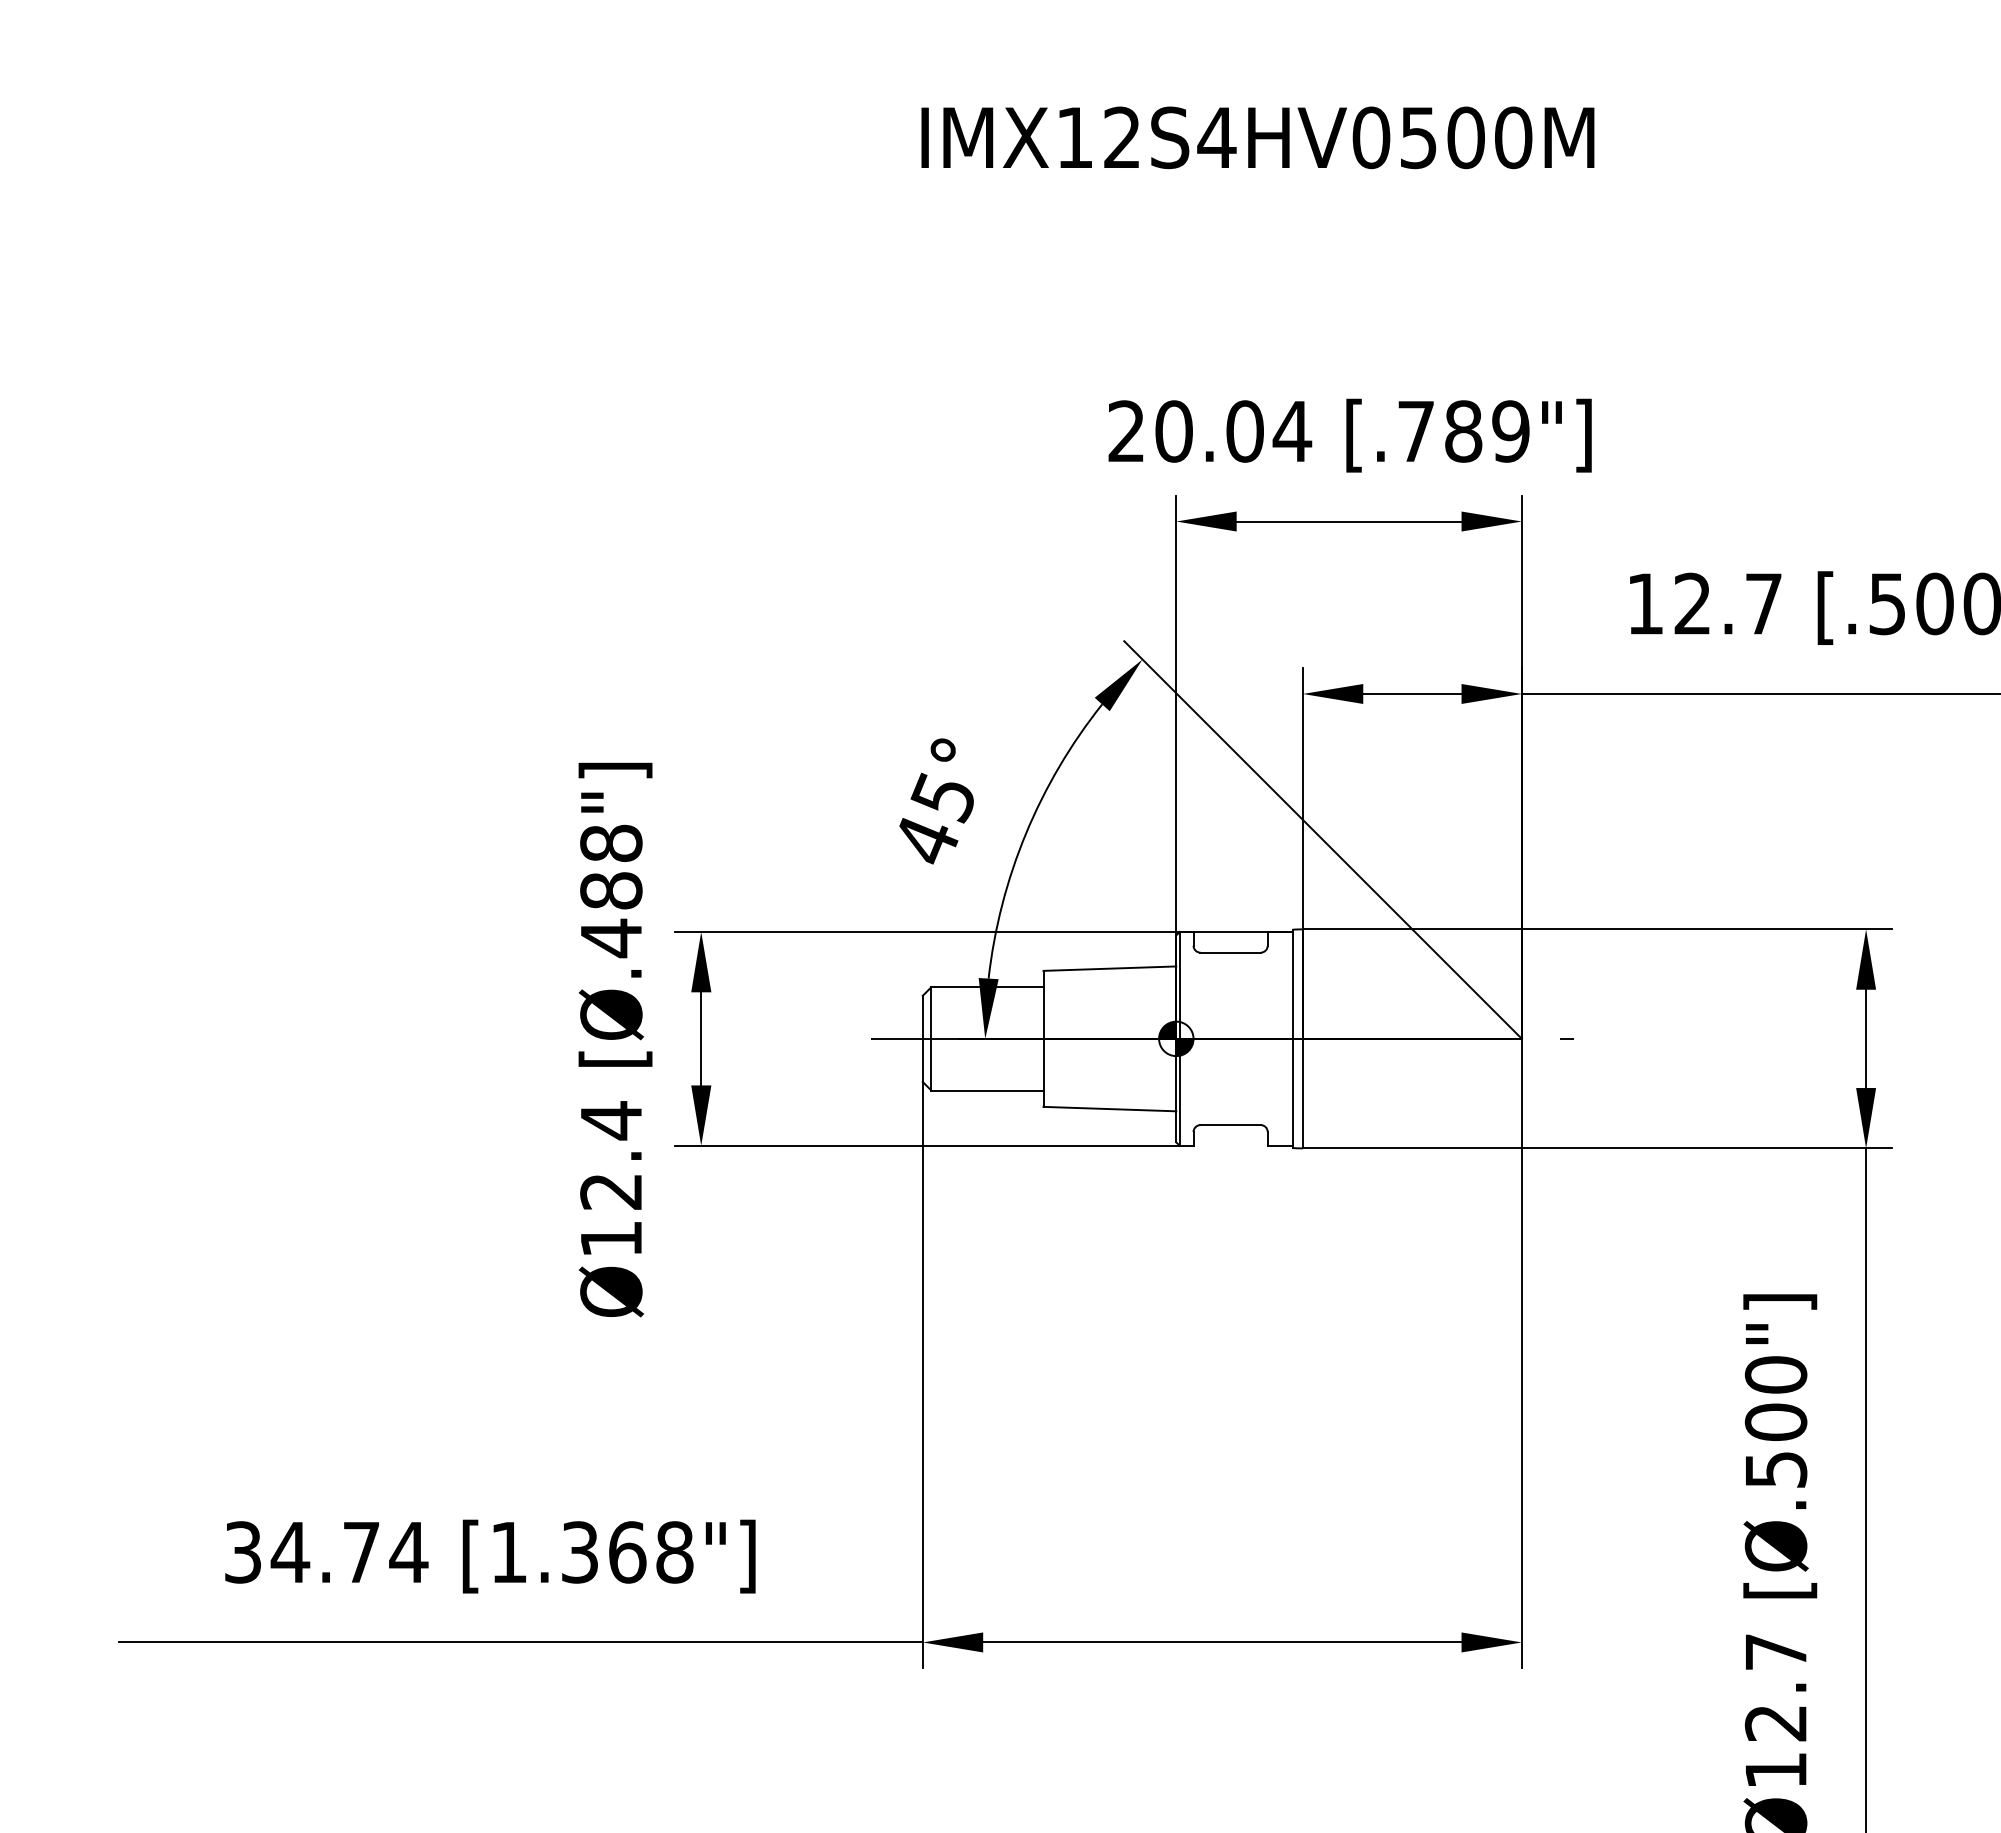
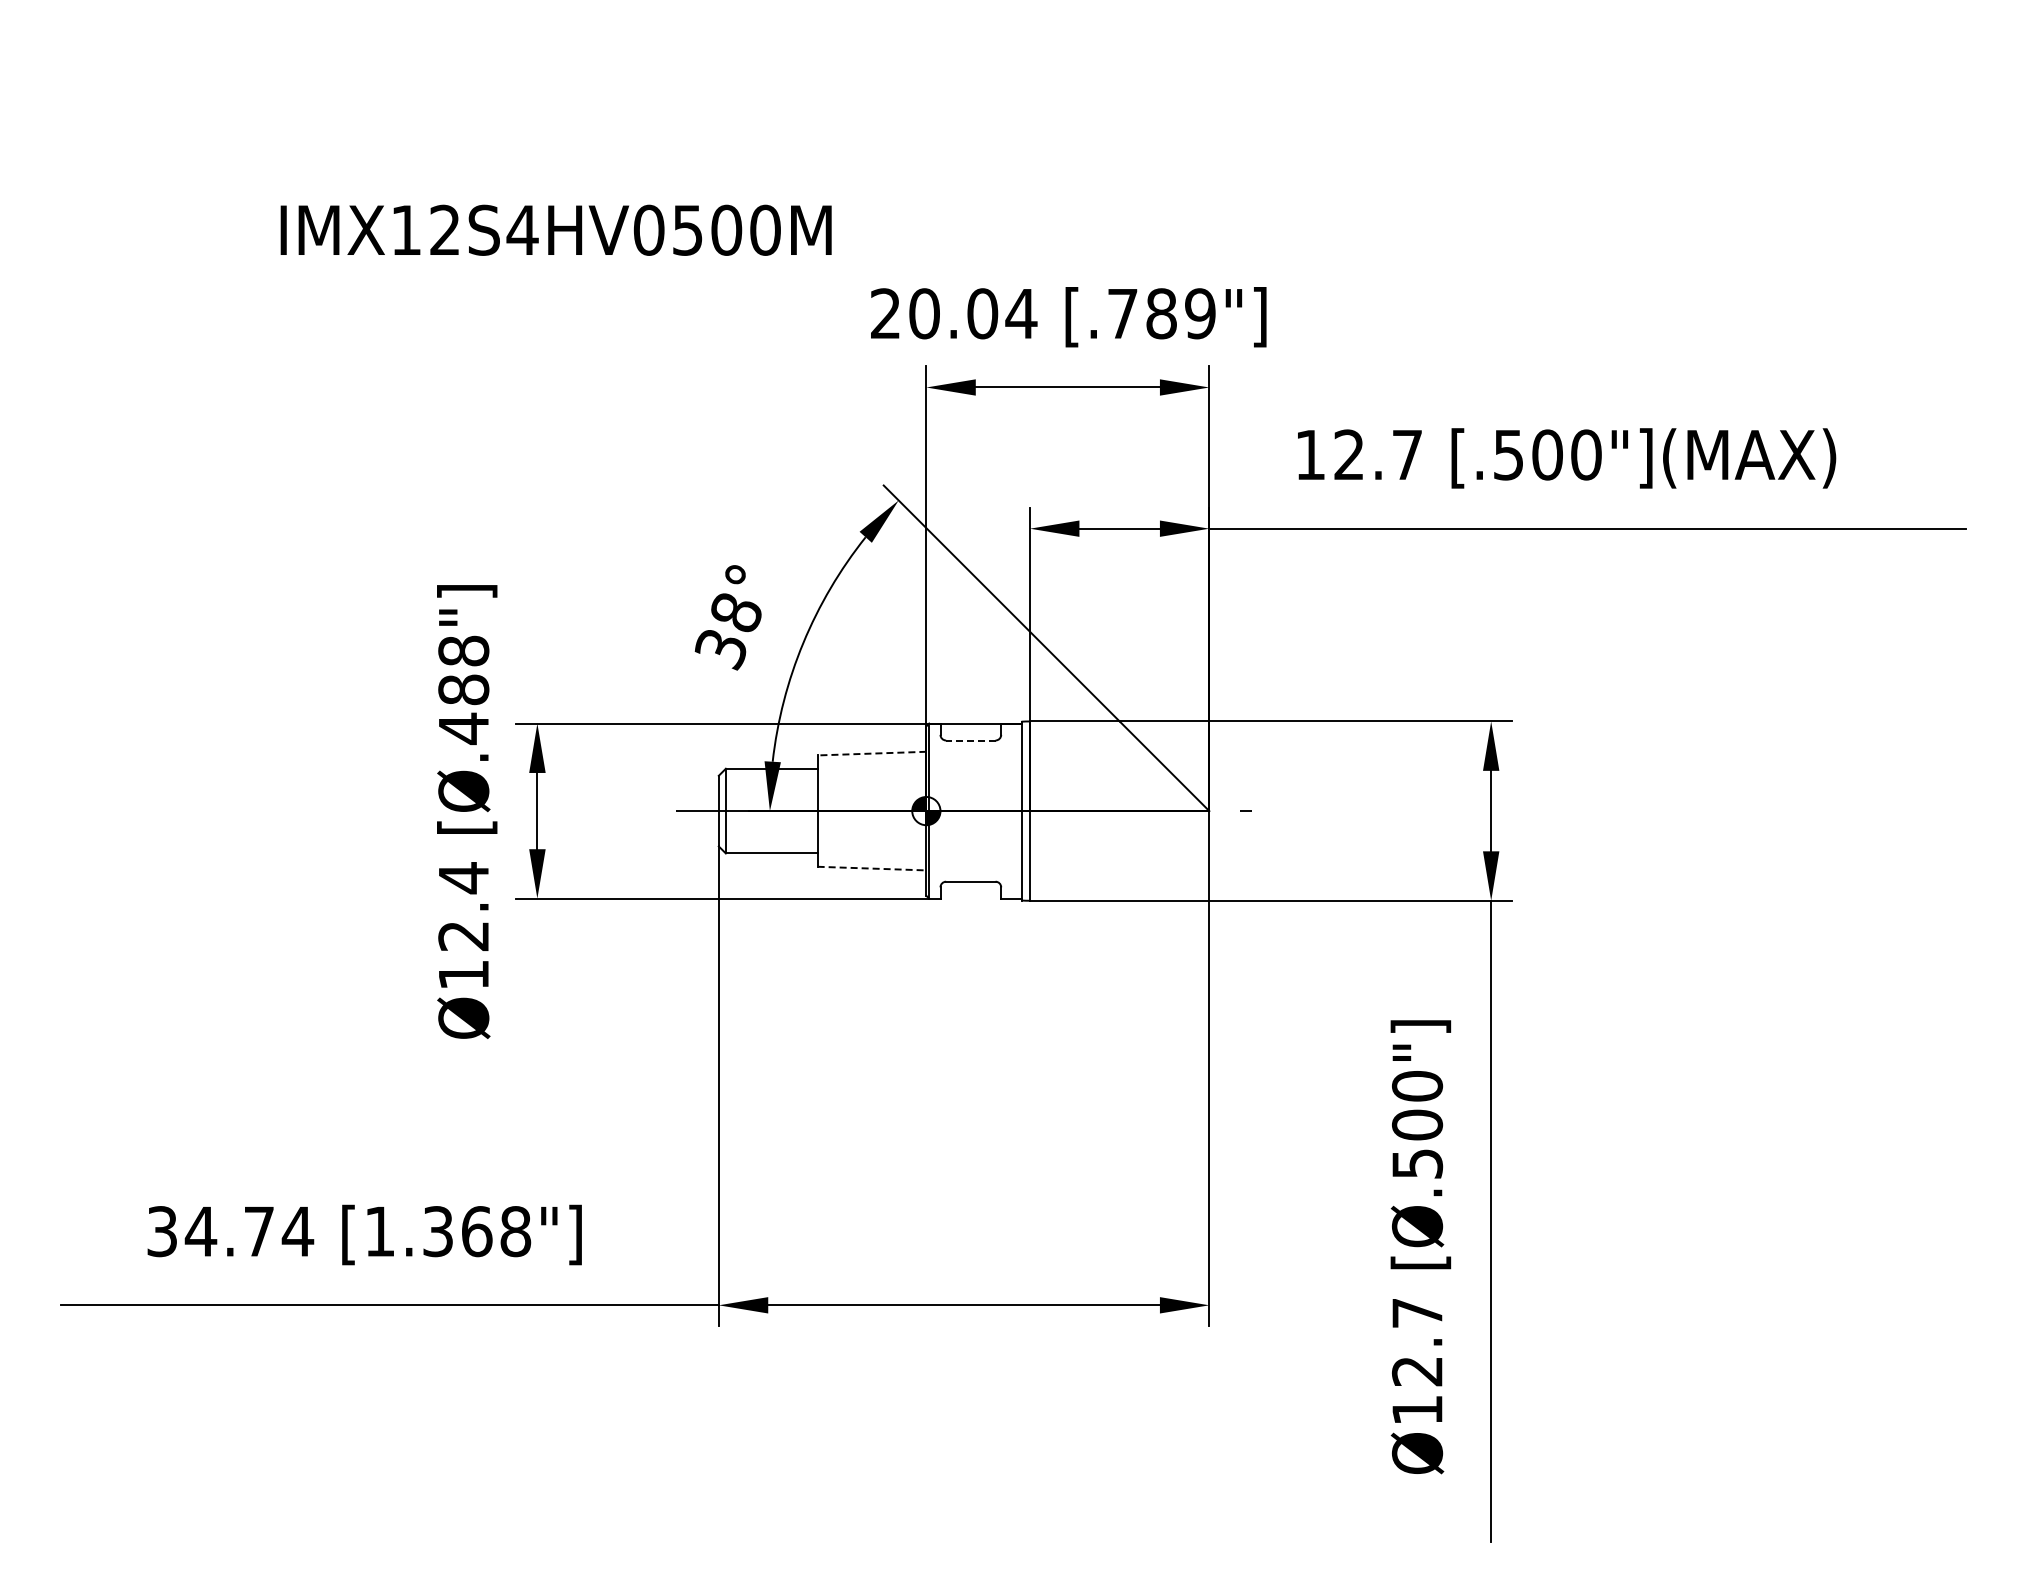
text: (1257, 136) -> (555, 229), moved
text: (933, 819) -> (727, 631), 45° -> 38°
line: (1230, 952) -> (970, 740), solid -> dashed
line: (1109, 968) -> (871, 753), solid -> dashed
line: (1110, 1108) -> (872, 868), solid -> dashed

